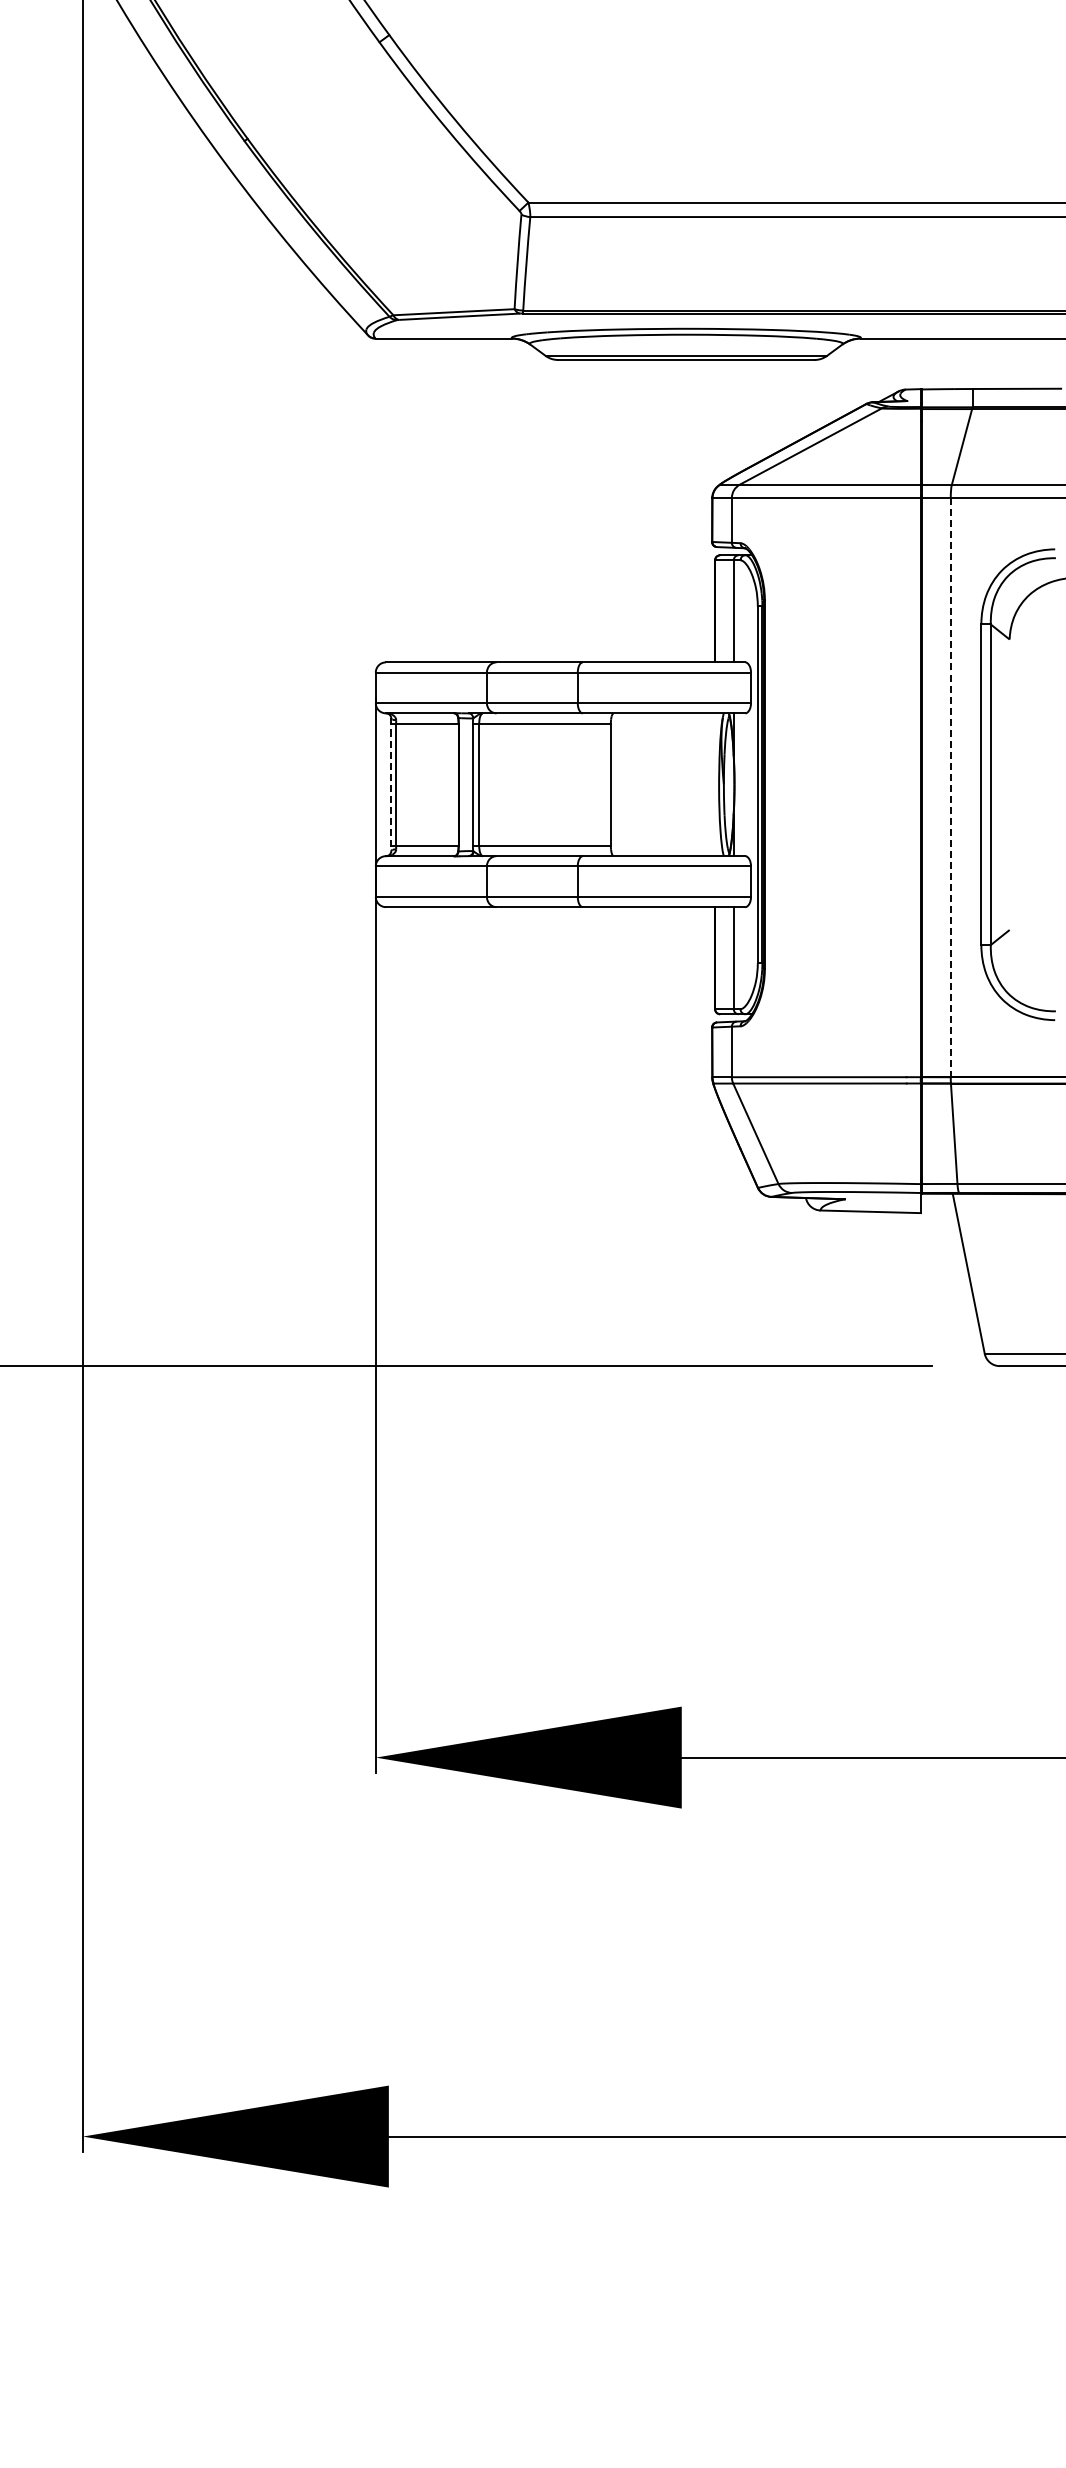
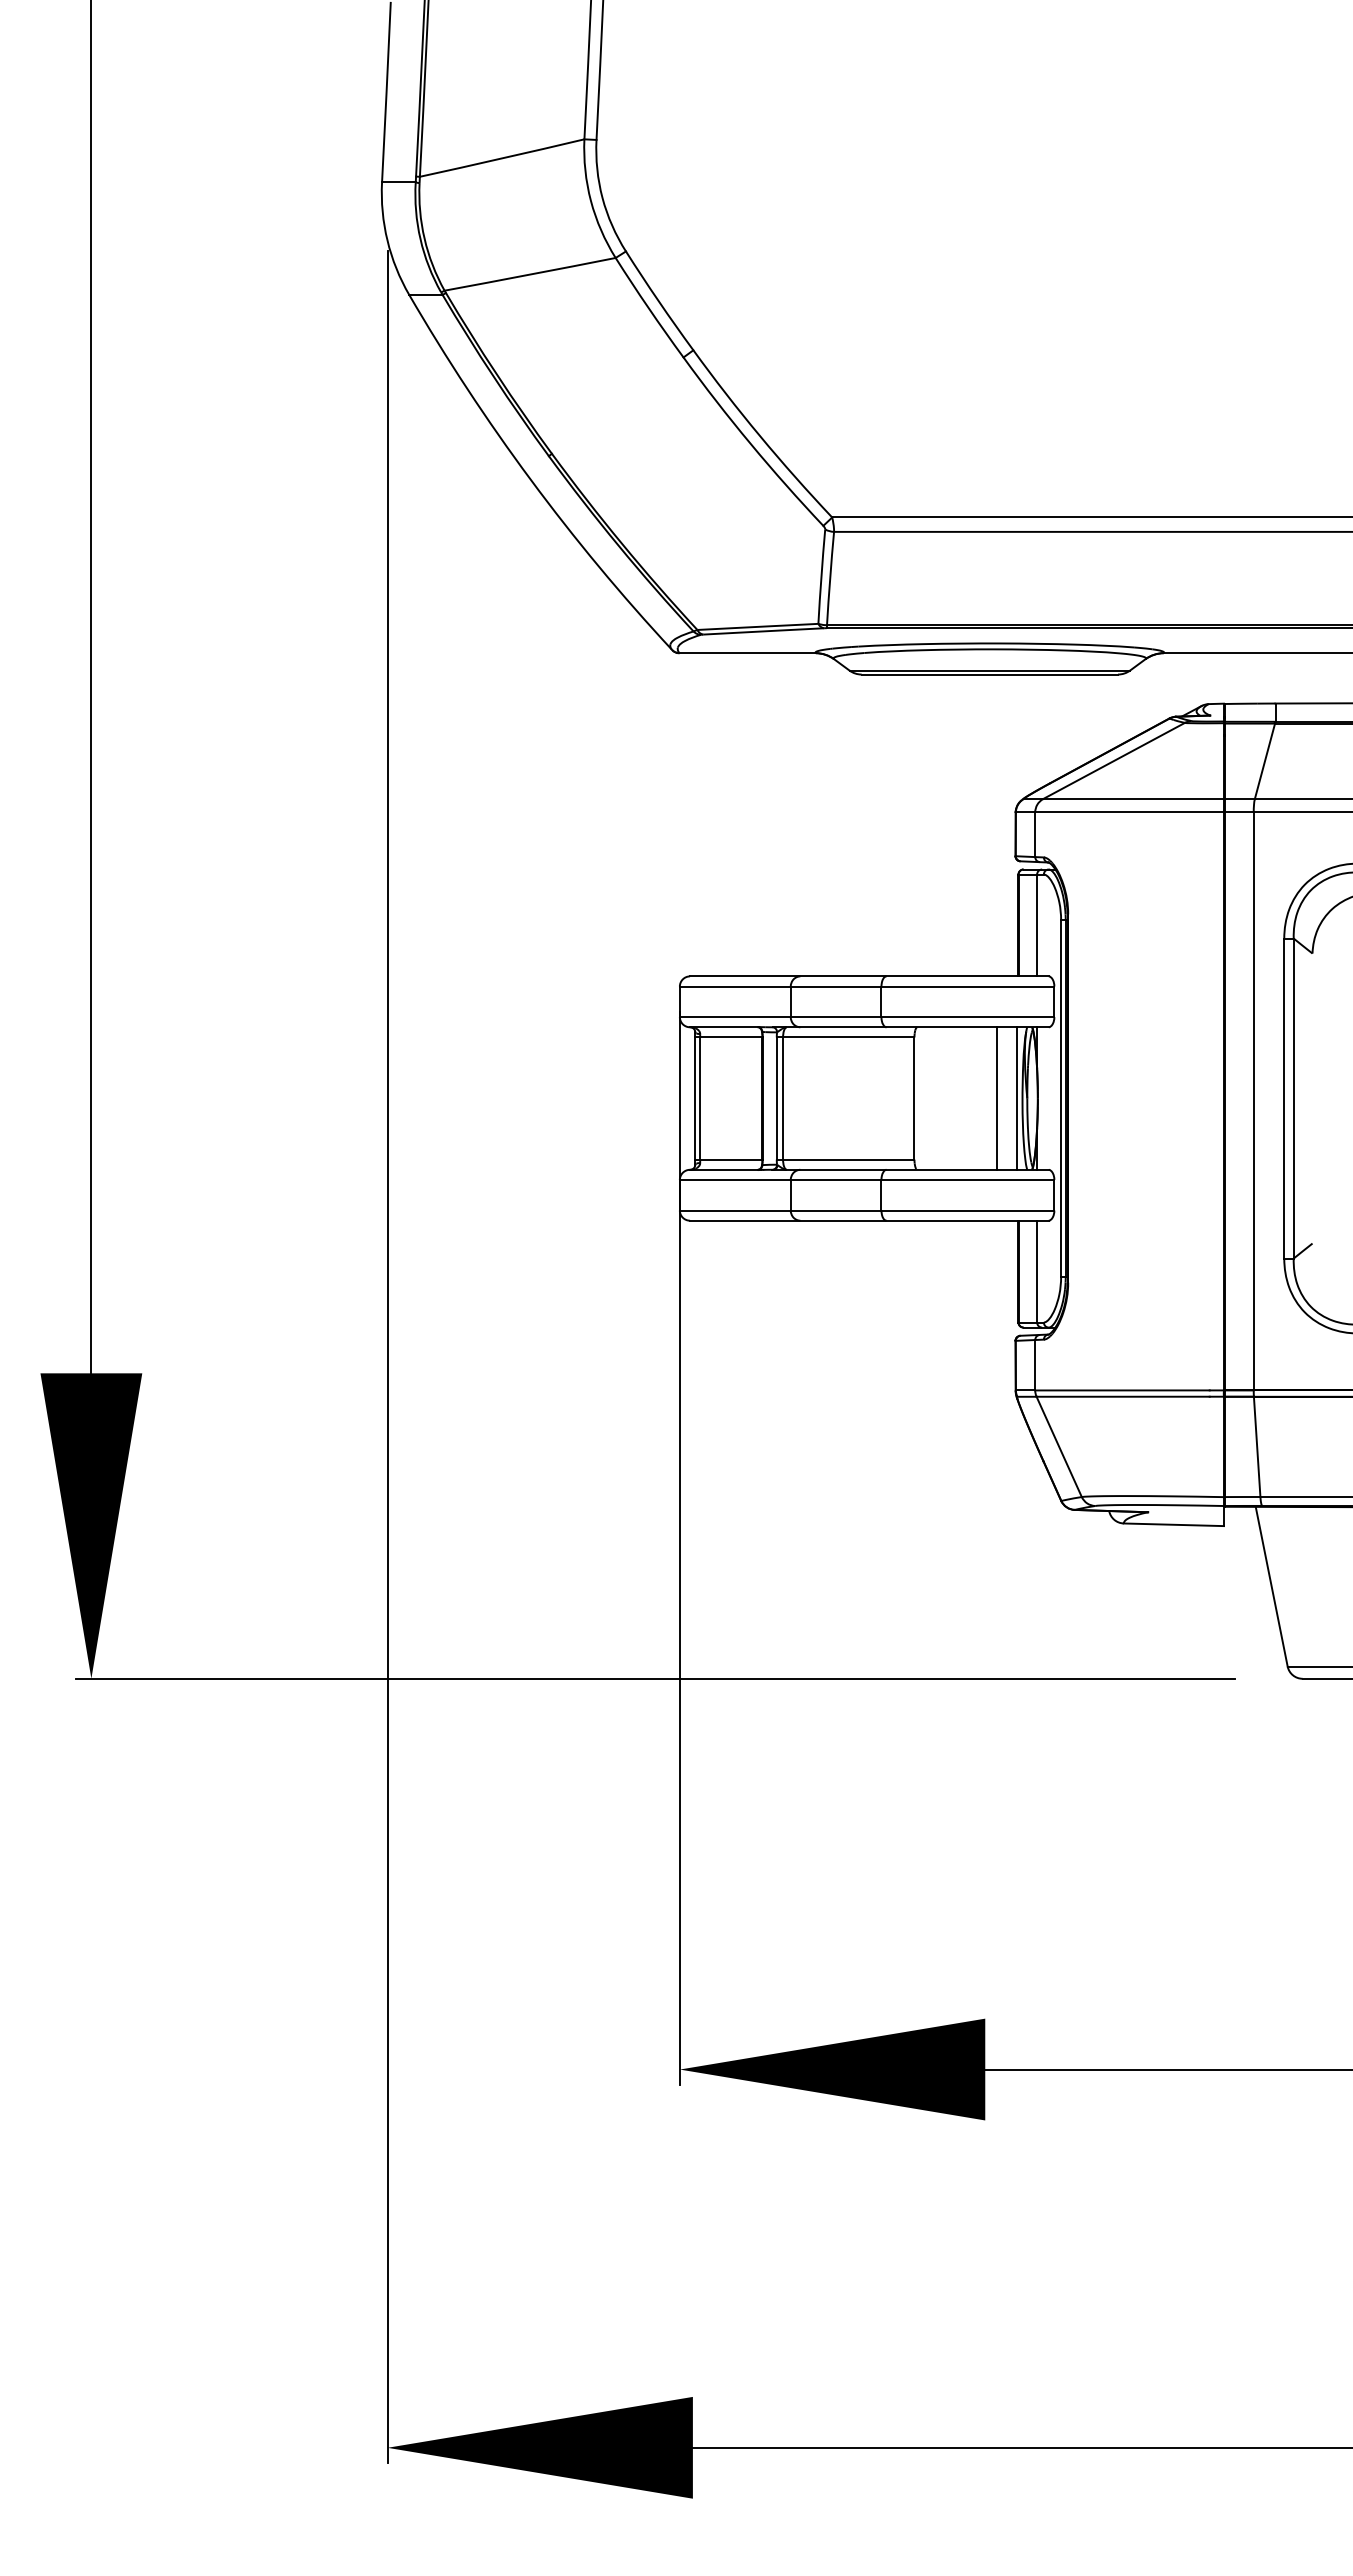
line: (694, 784) -> (997, 1098), added
line: (713, 784) -> (1016, 1098), added
line: (391, 785) -> (695, 1099), dashed -> solid
line: (950, 787) -> (1253, 1101), dashed -> solid

